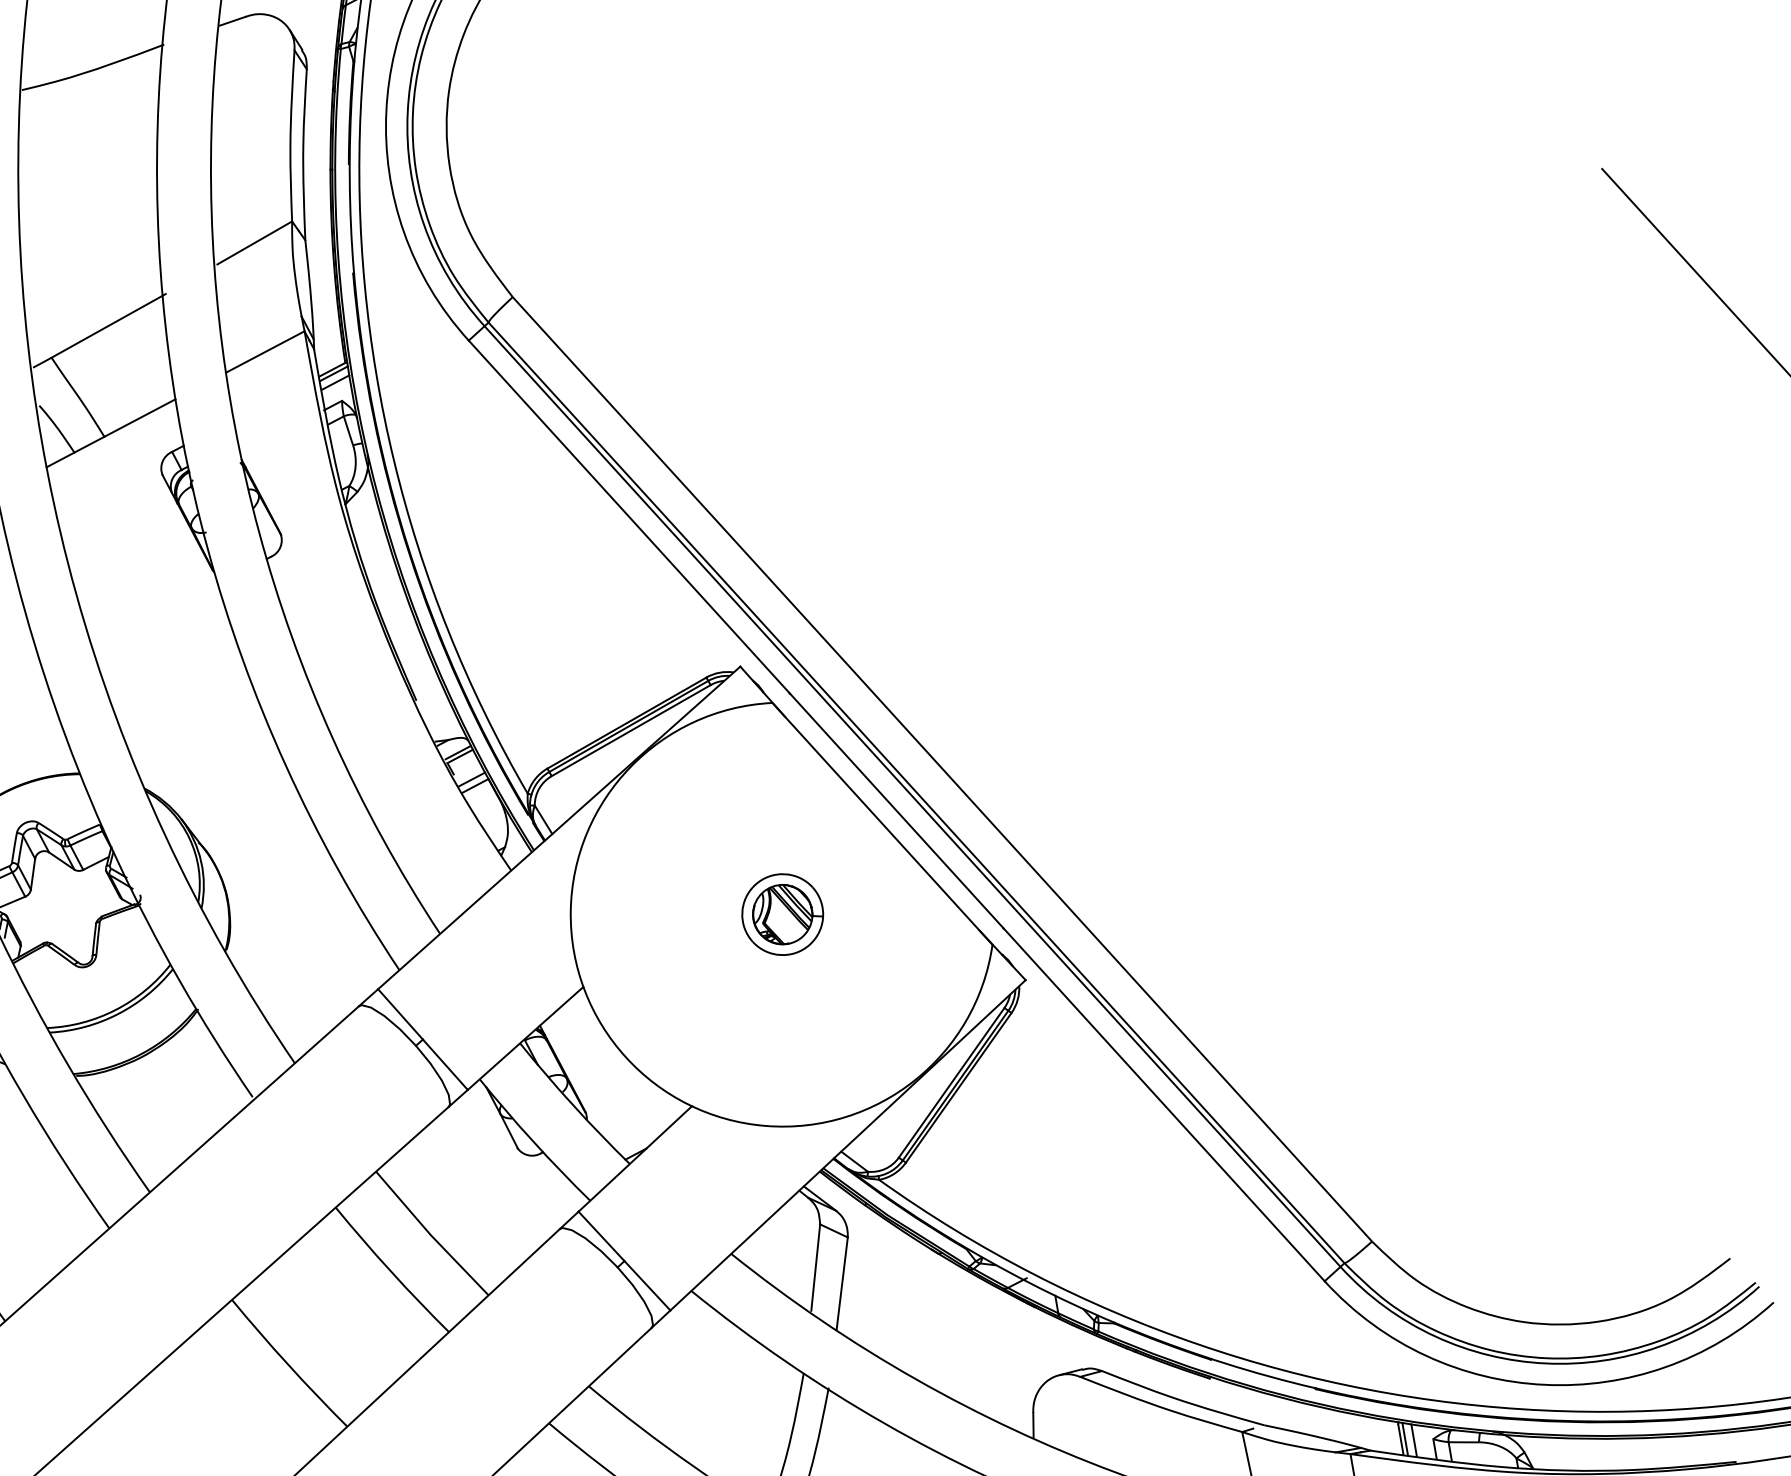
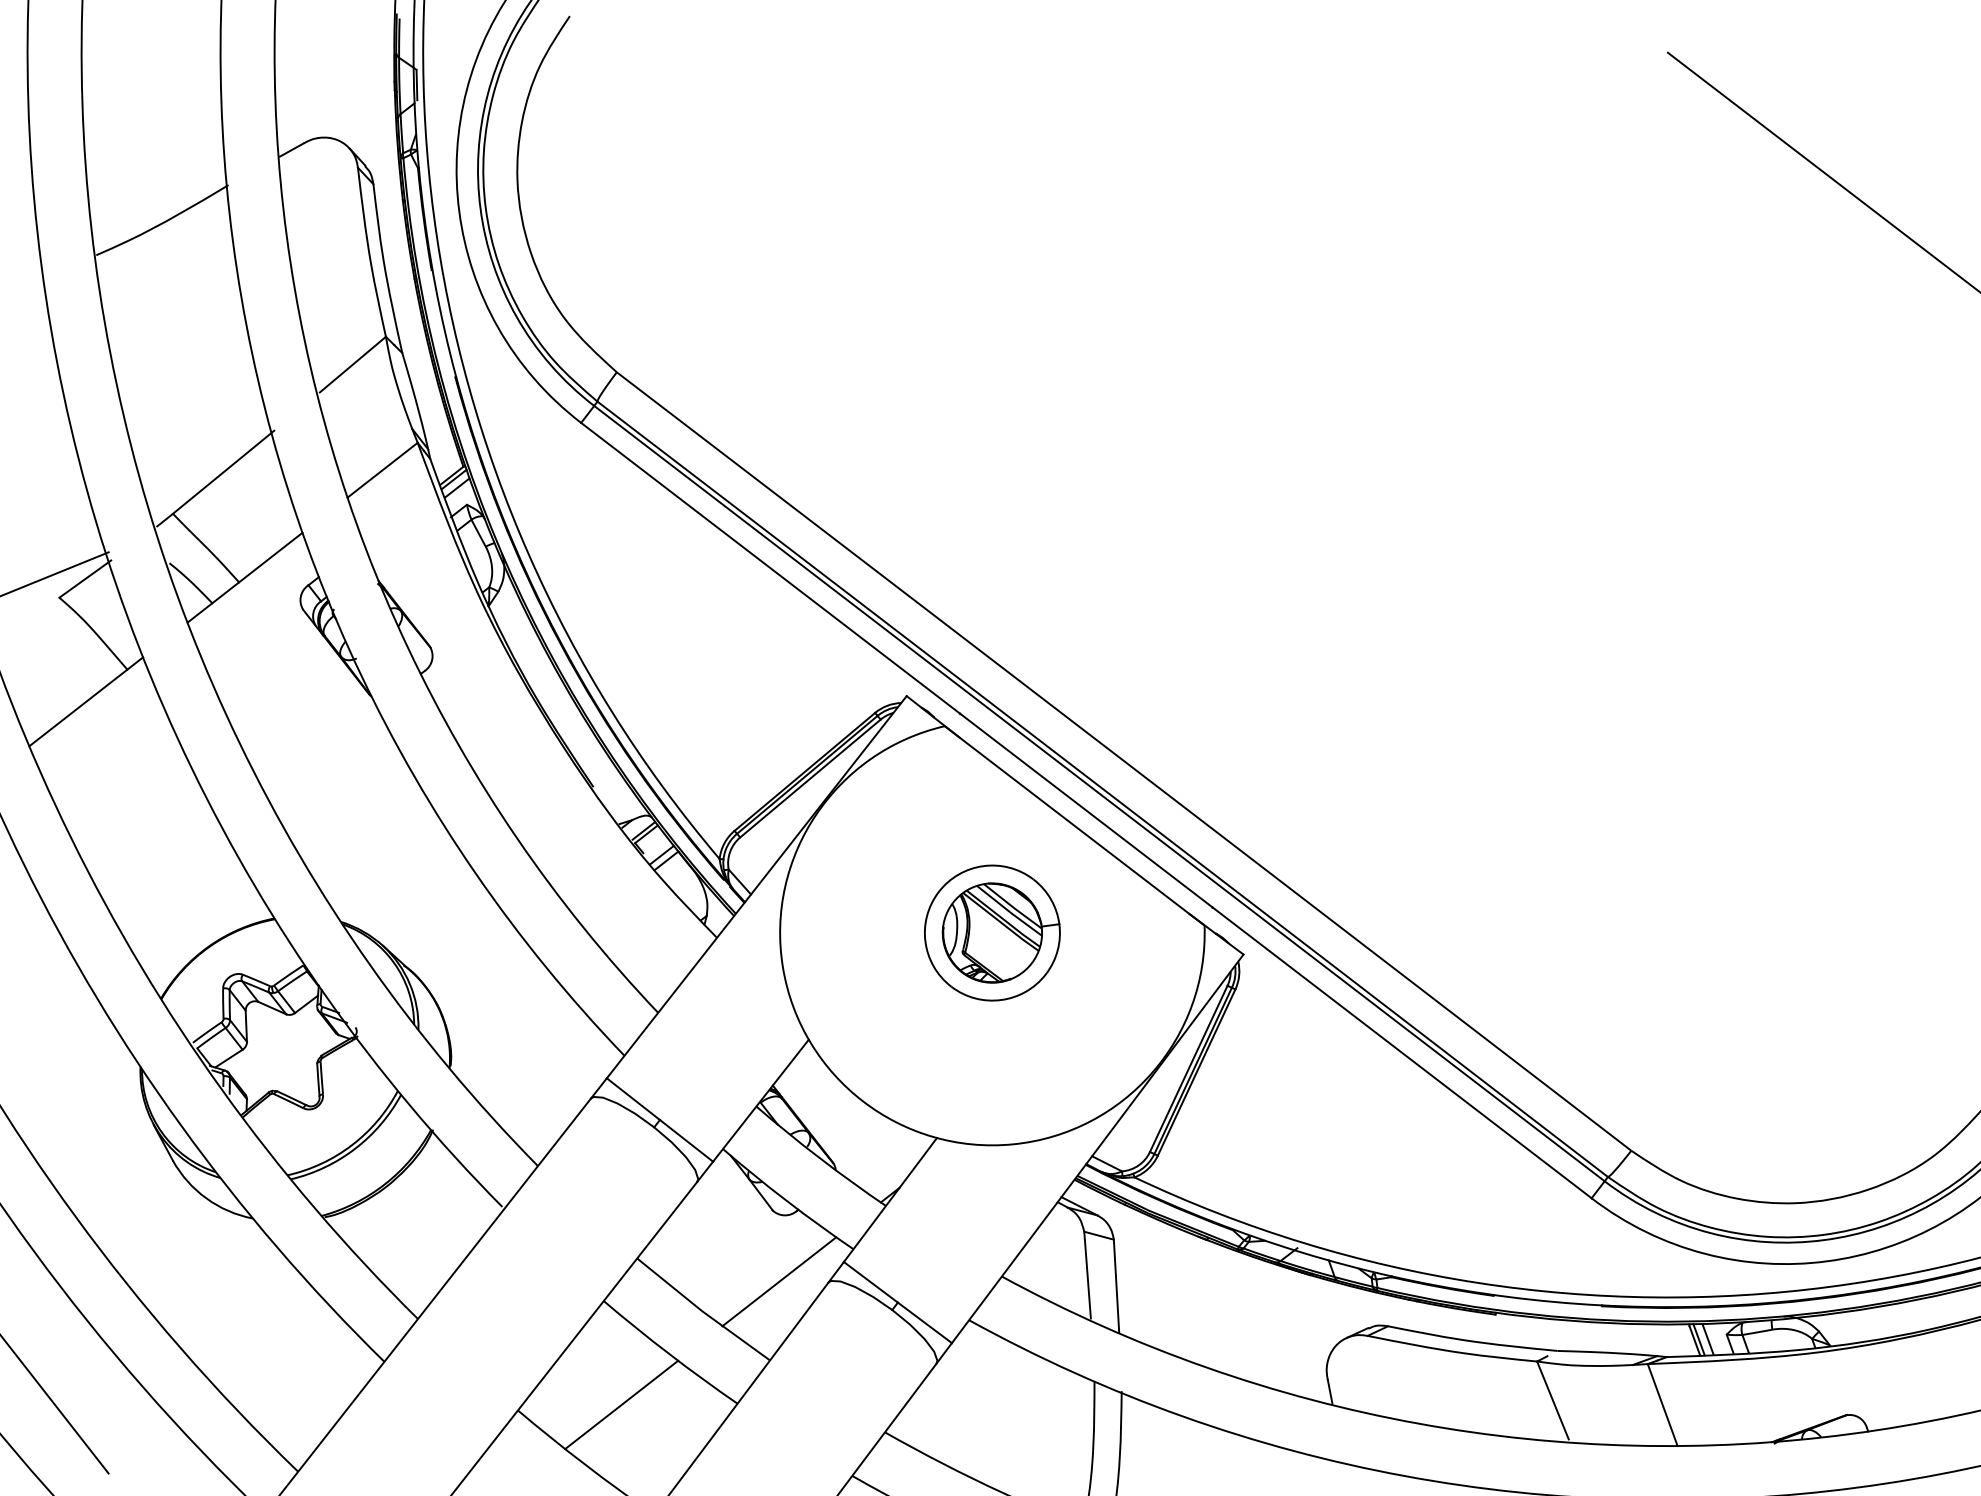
part: (782, 914) -> (992, 932), size x1.67
line: (511, 1219) -> (779, 1281), added
line: (334, 1312) -> (621, 1404), added

